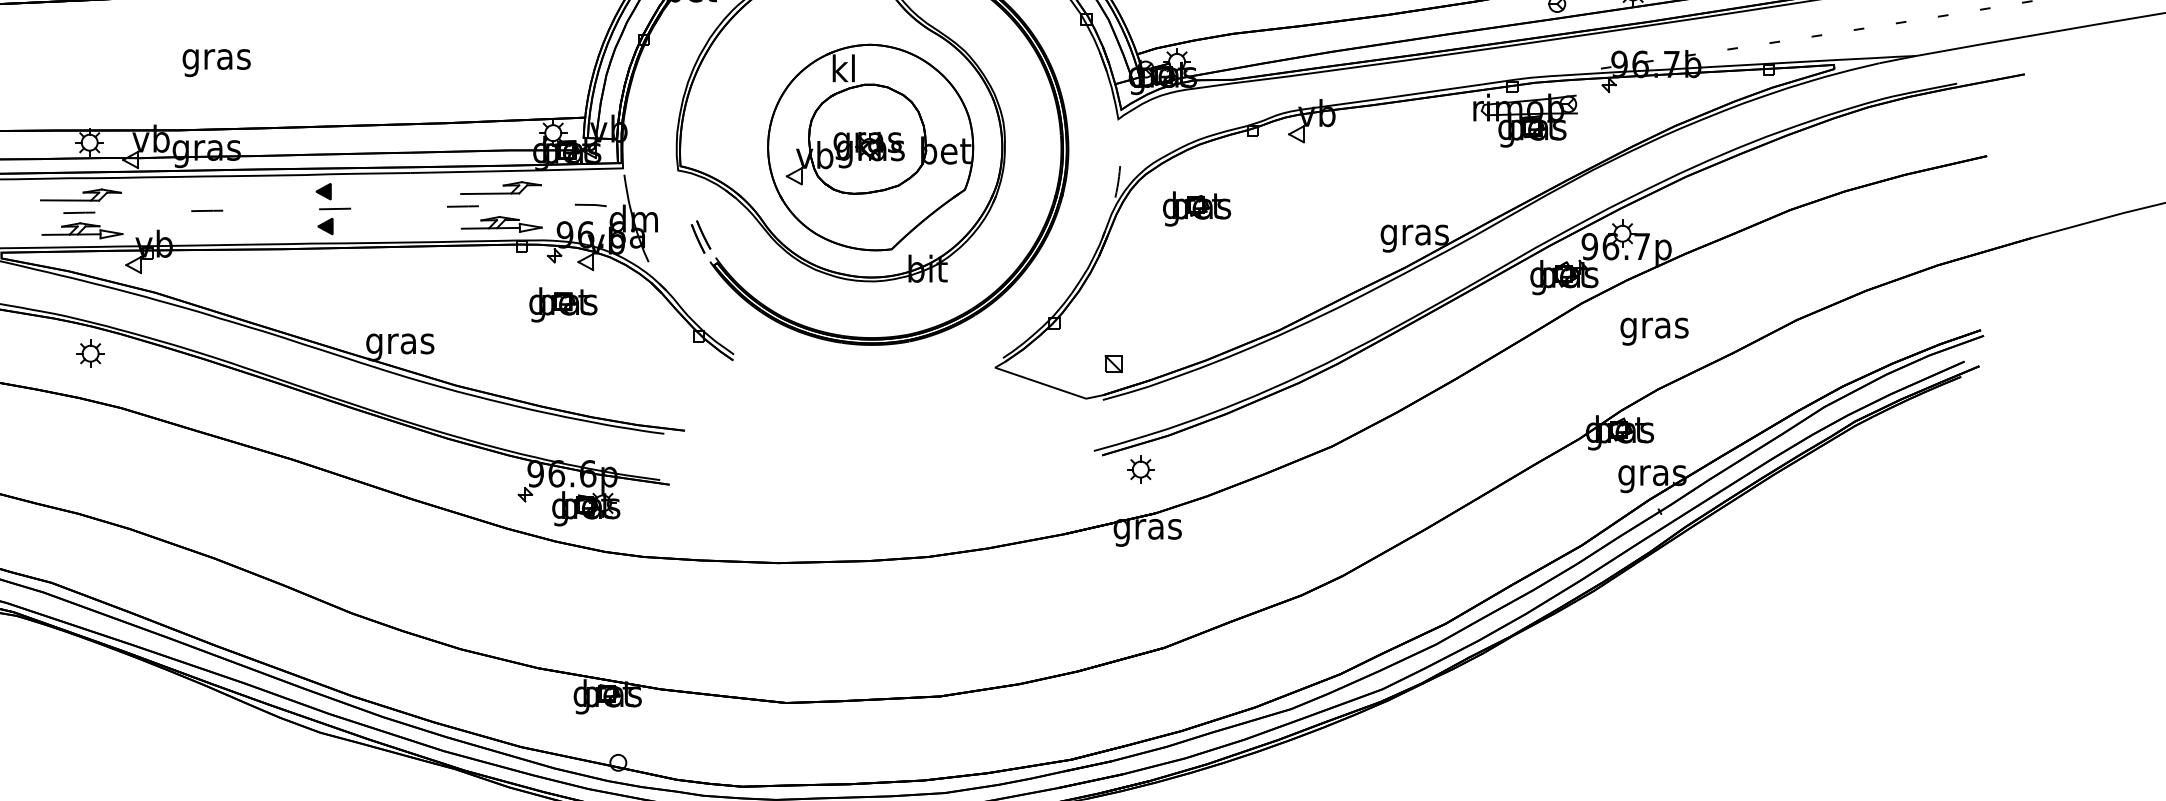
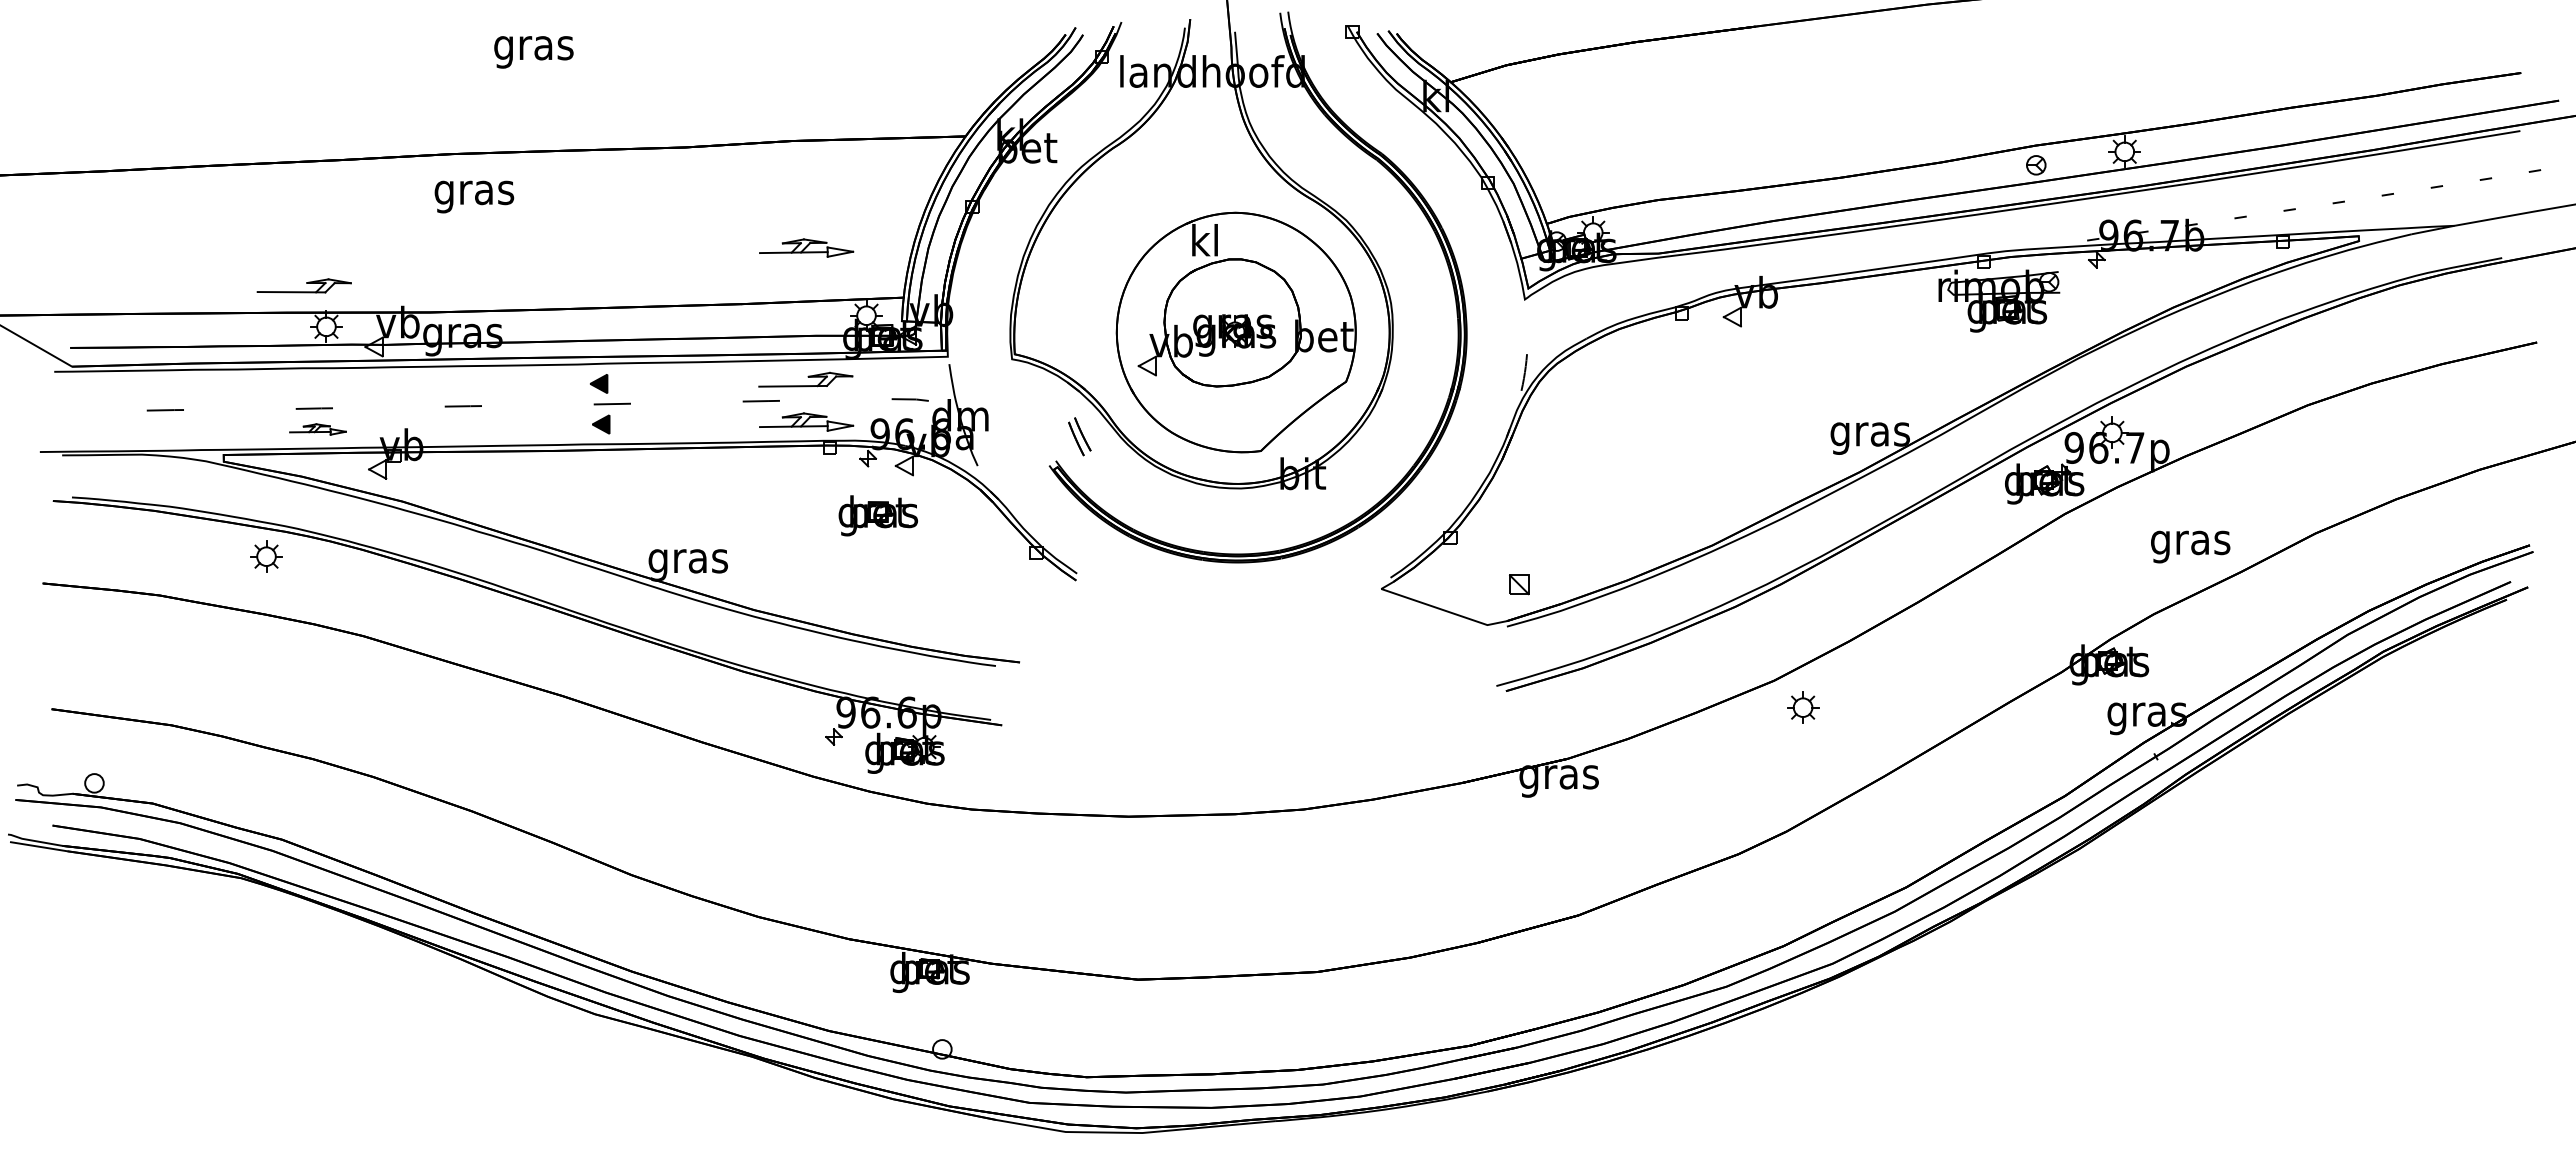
text: (216, 62) -> (474, 196), moved
part: (501, 74) -> (806, 247), added
part: (80, 194) -> (303, 285), moved
part: (1196, 208) -> (1616, 403), removed
part: (82, 230) -> (317, 429), size x0.6
part: (700, 236) -> (1079, 436), moved
text: (1654, 331) -> (2190, 546), moved
part: (90, 353) -> (266, 556), moved
part: (1141, 469) -> (1803, 707), moved

